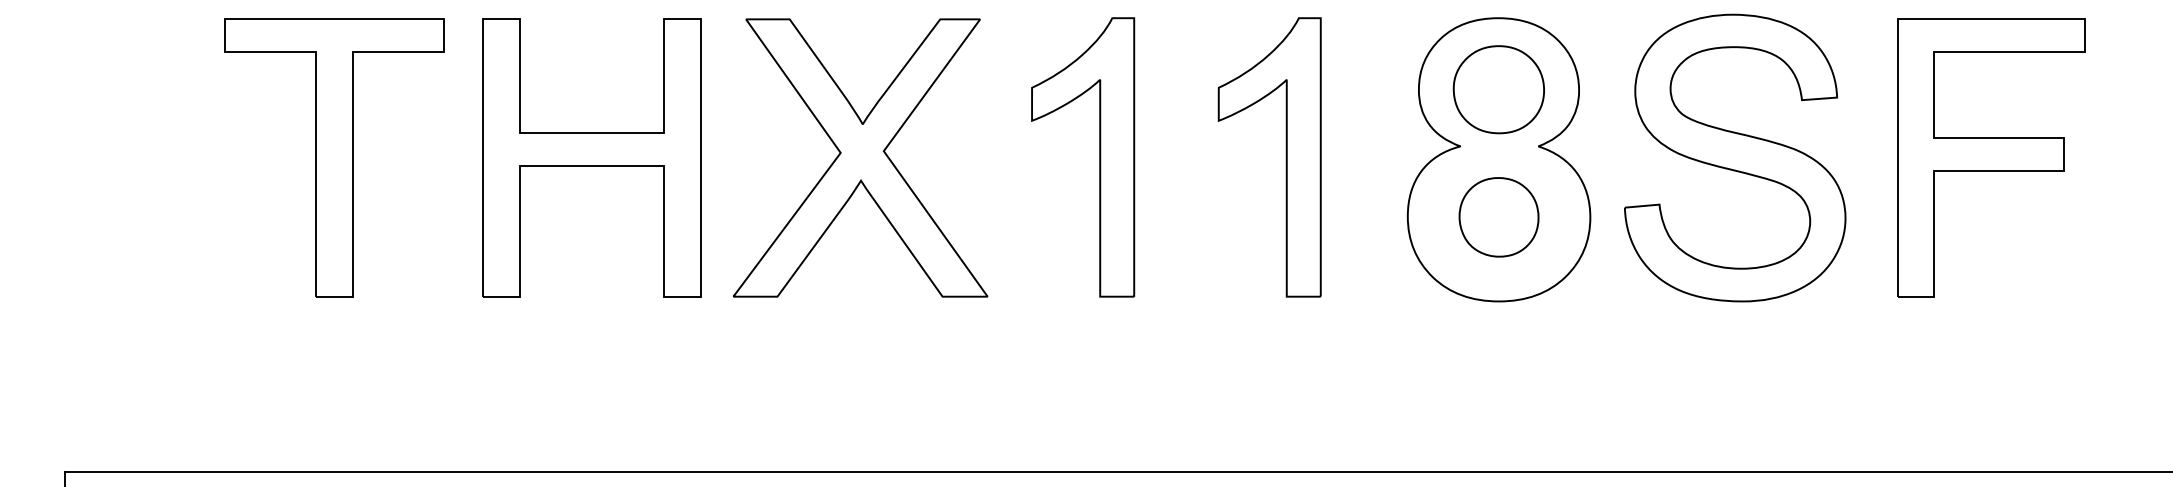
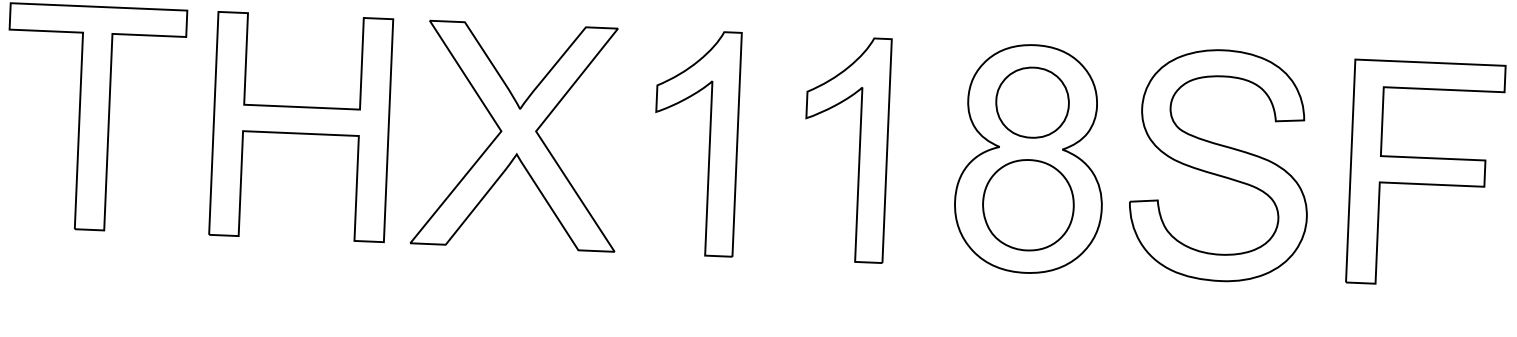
part: (1498, 217) -> (1027, 205), size x1.43

